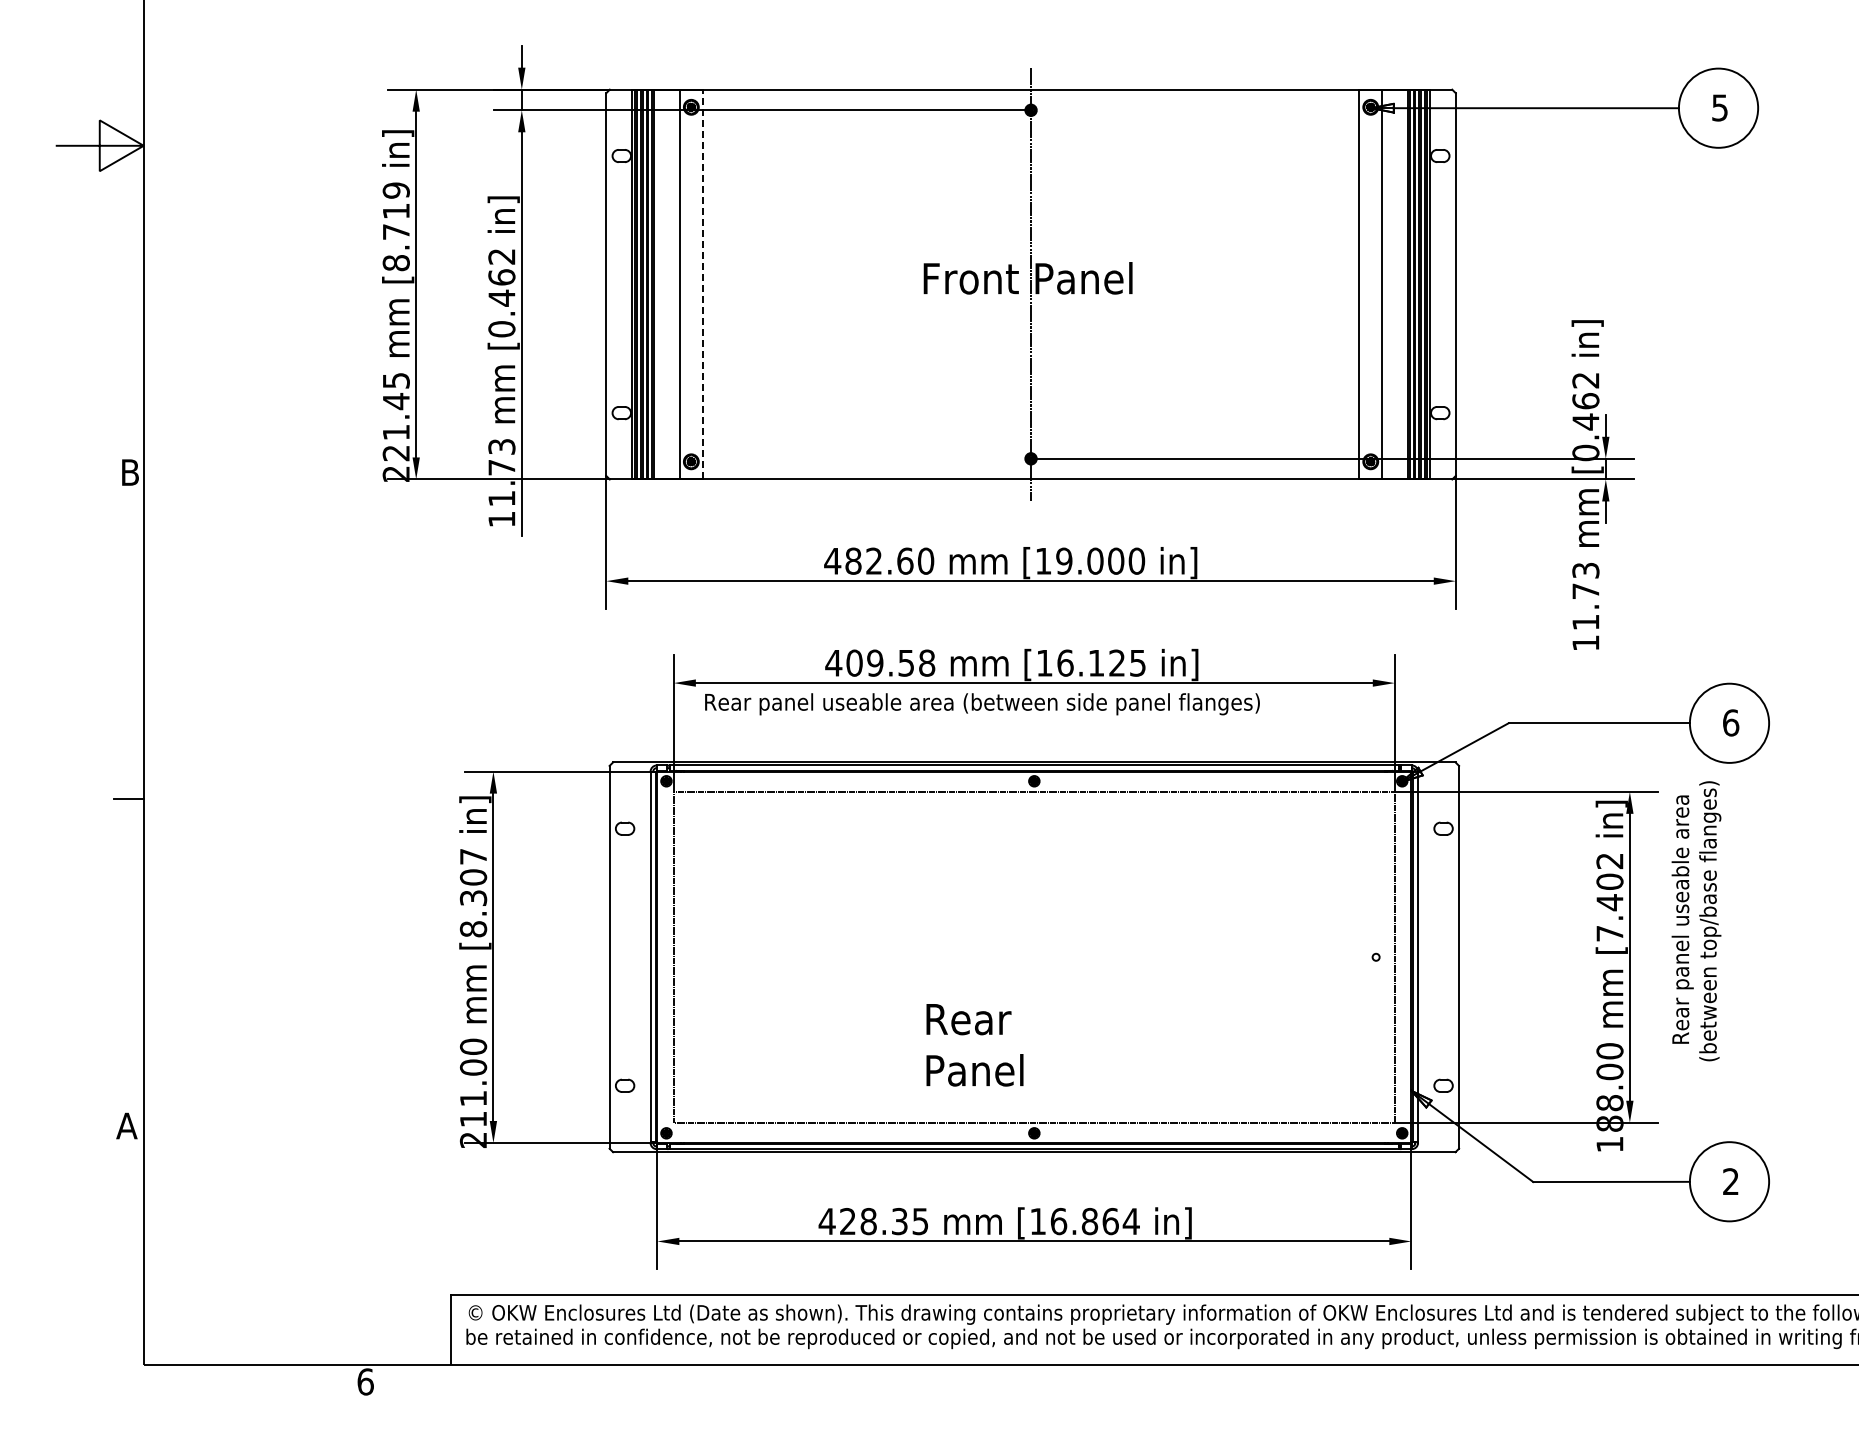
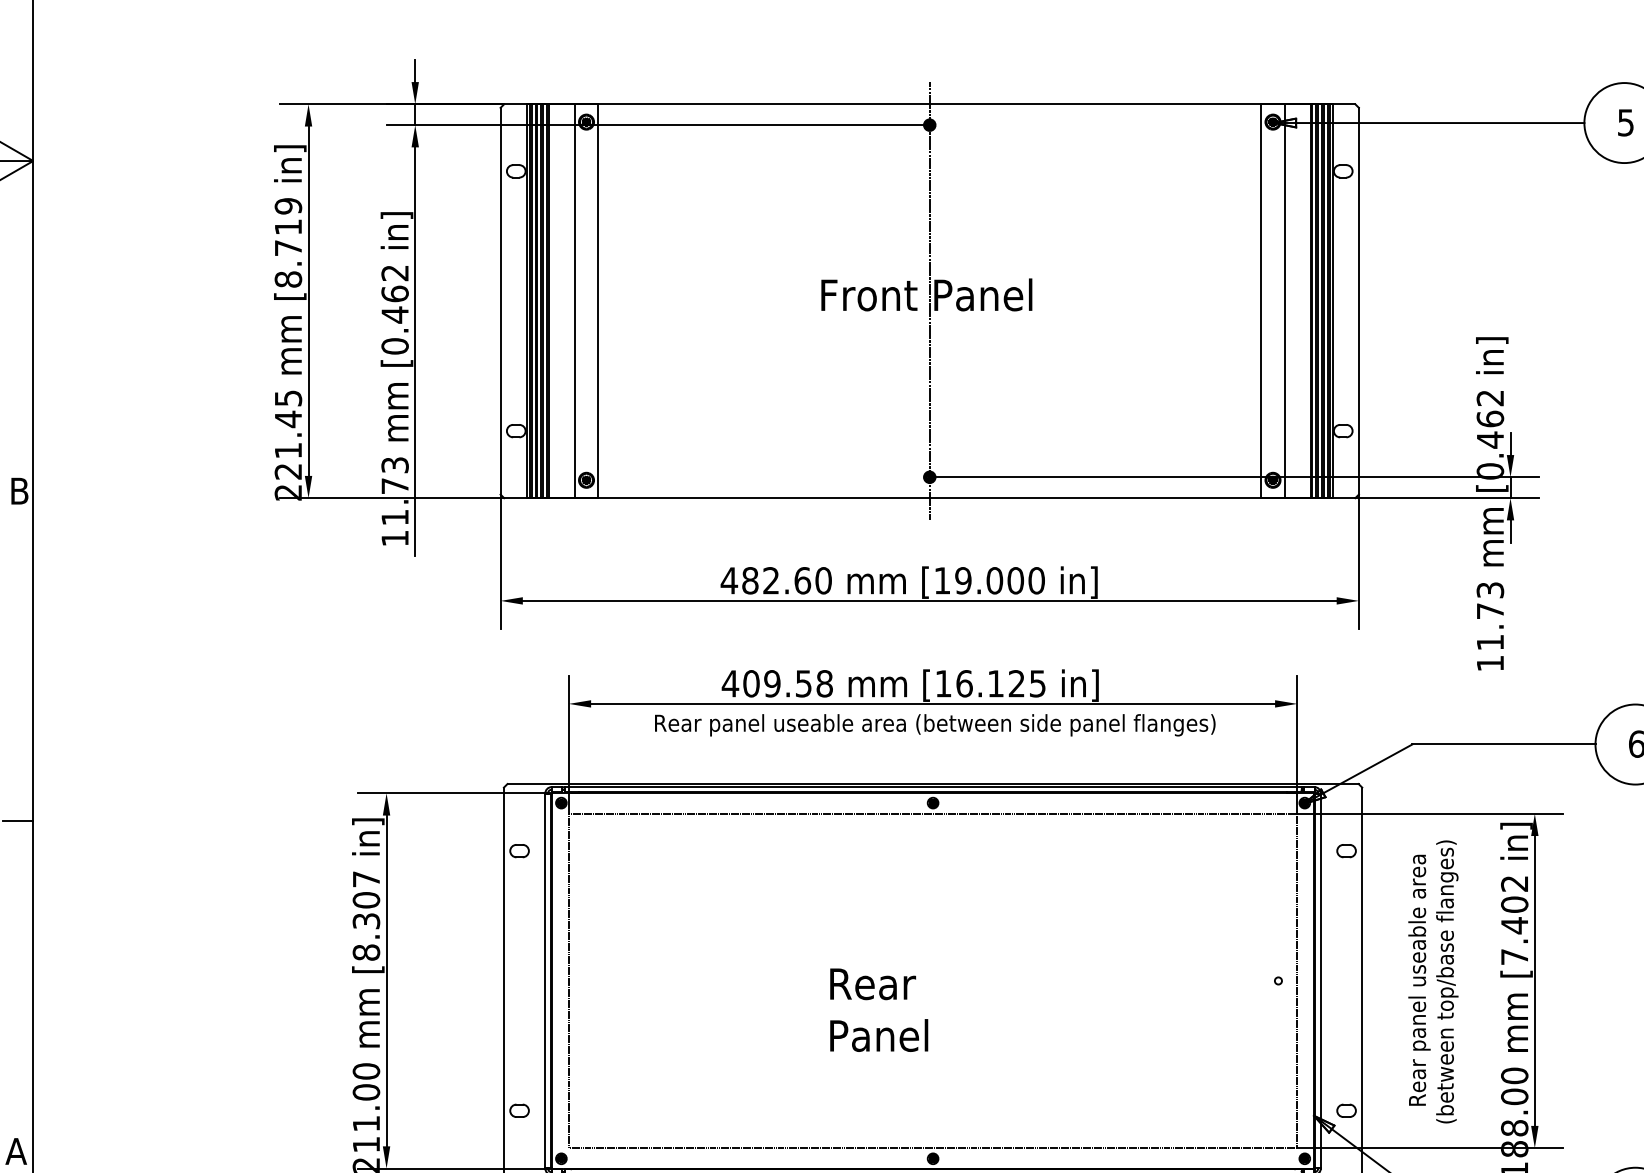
line: (702, 284) -> (597, 301), dashed -> solid
text: (982, 704) -> (935, 725), moved
text: (1696, 921) -> (1433, 982), moved
text: (974, 1045) -> (878, 1010), moved

